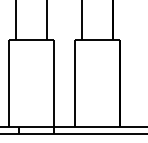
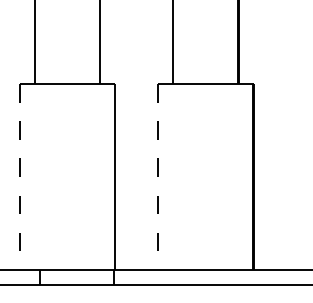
line: (9, 83) -> (19, 176), solid -> dashed
line: (74, 83) -> (157, 176), solid -> dashed

